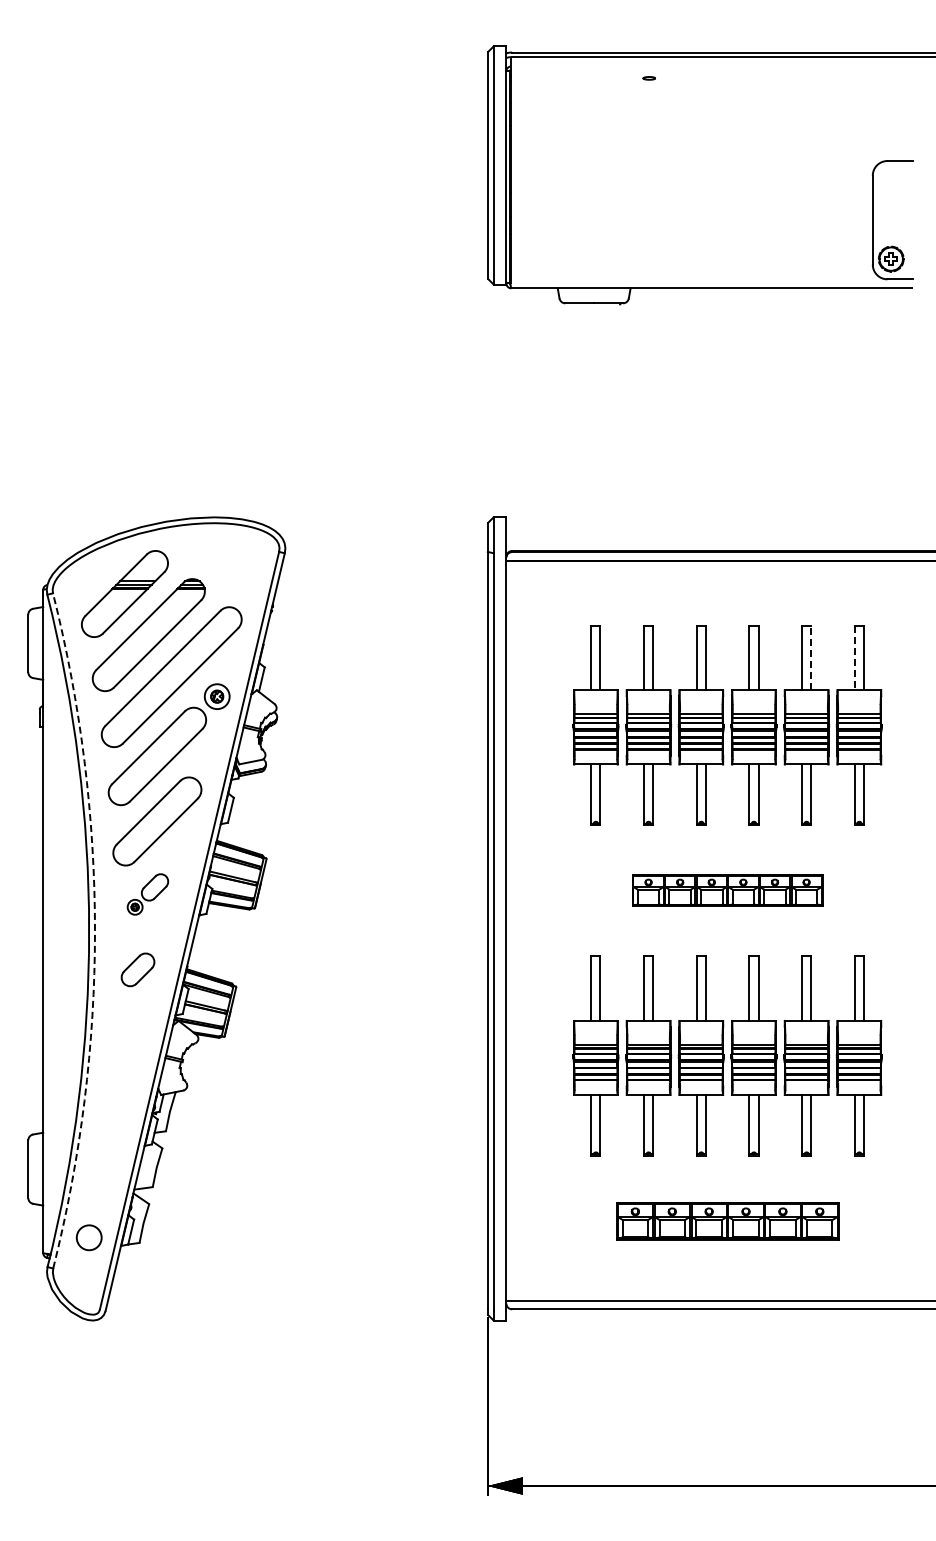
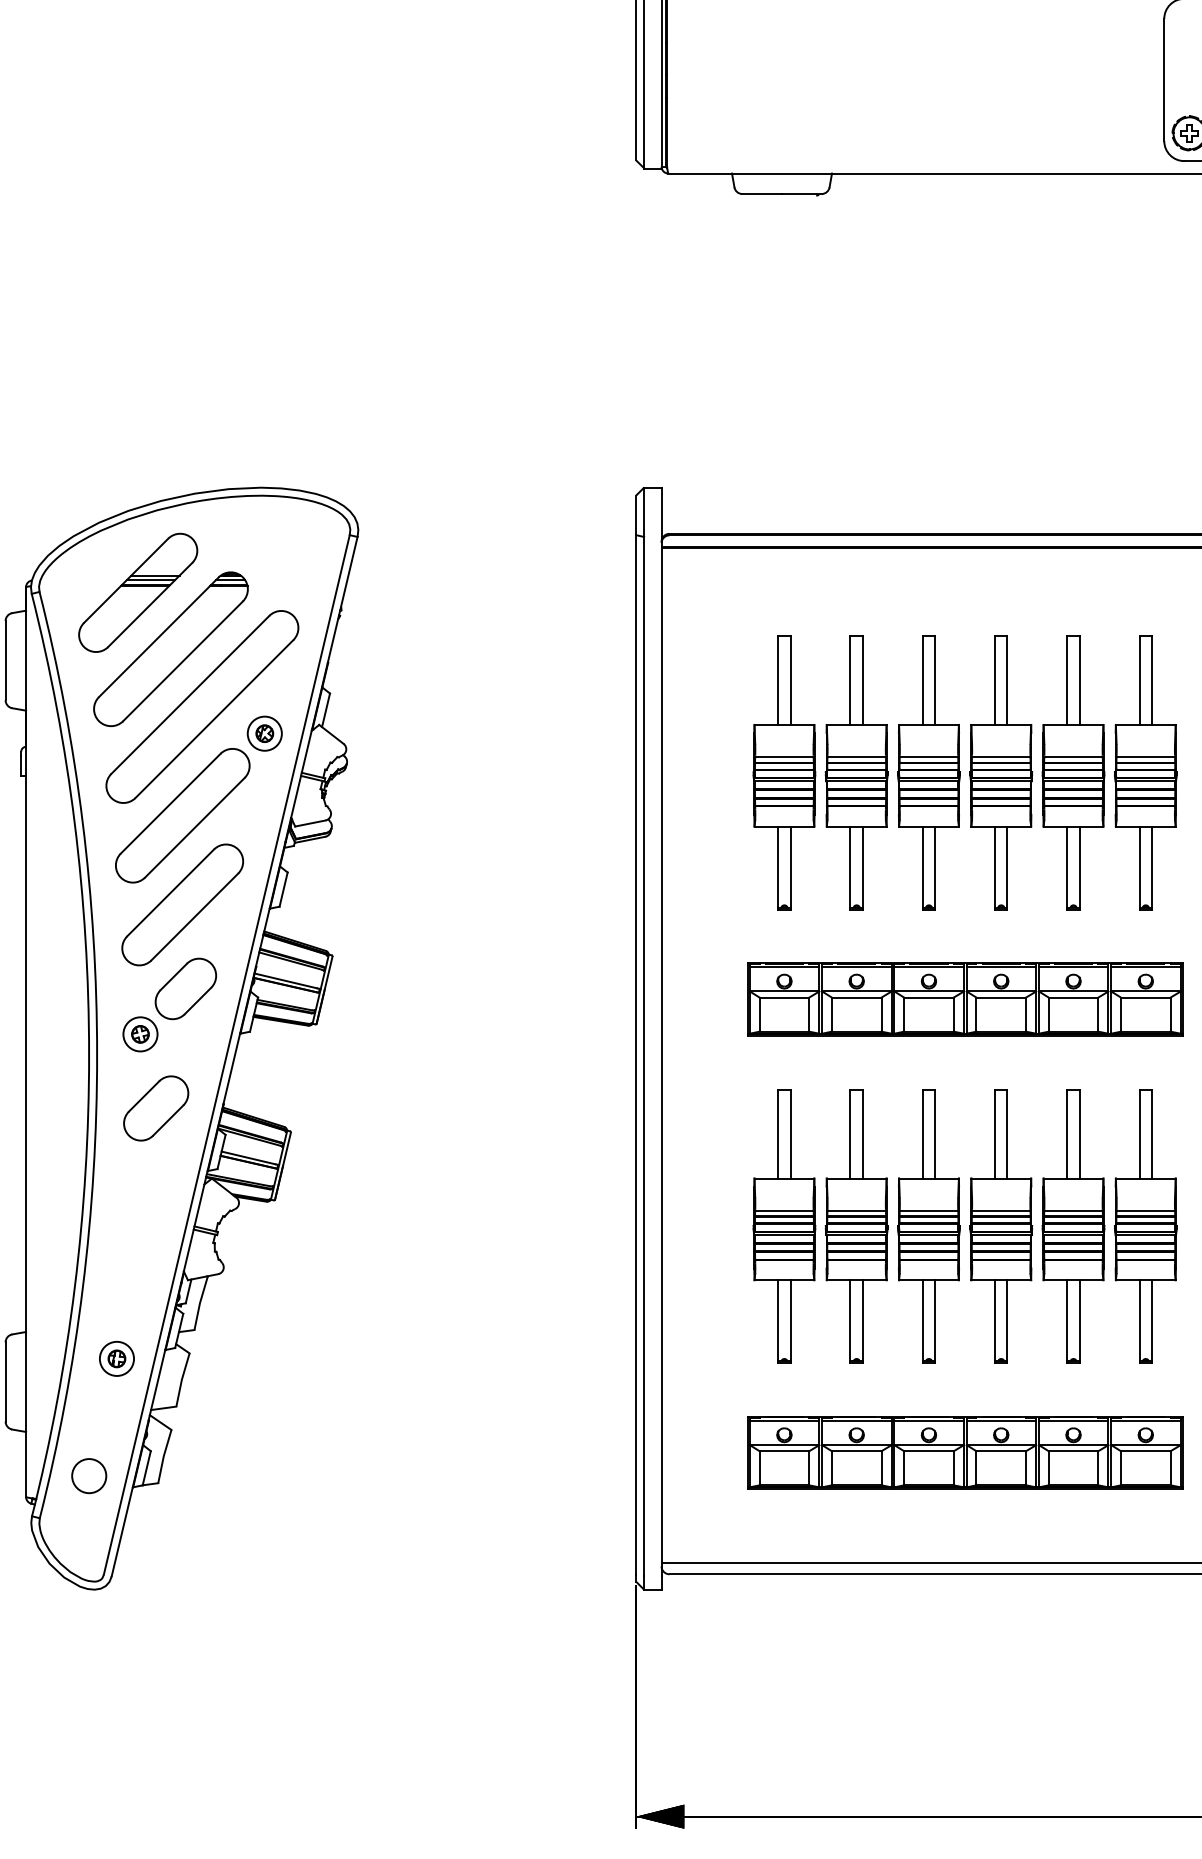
line: (811, 657) -> (1080, 679), dashed -> solid
line: (854, 658) -> (1139, 681), dashed -> solid
part: (727, 890) -> (964, 999), size x1.67
part: (147, 894) -> (169, 1005), size x1.67
arc: (95, 930) -> (97, 1054), dashed -> solid
part: (137, 969) -> (155, 1108), size x1.43
part: (109, 1152) -> (117, 1359), added
part: (727, 1220) -> (964, 1452), size x1.43

